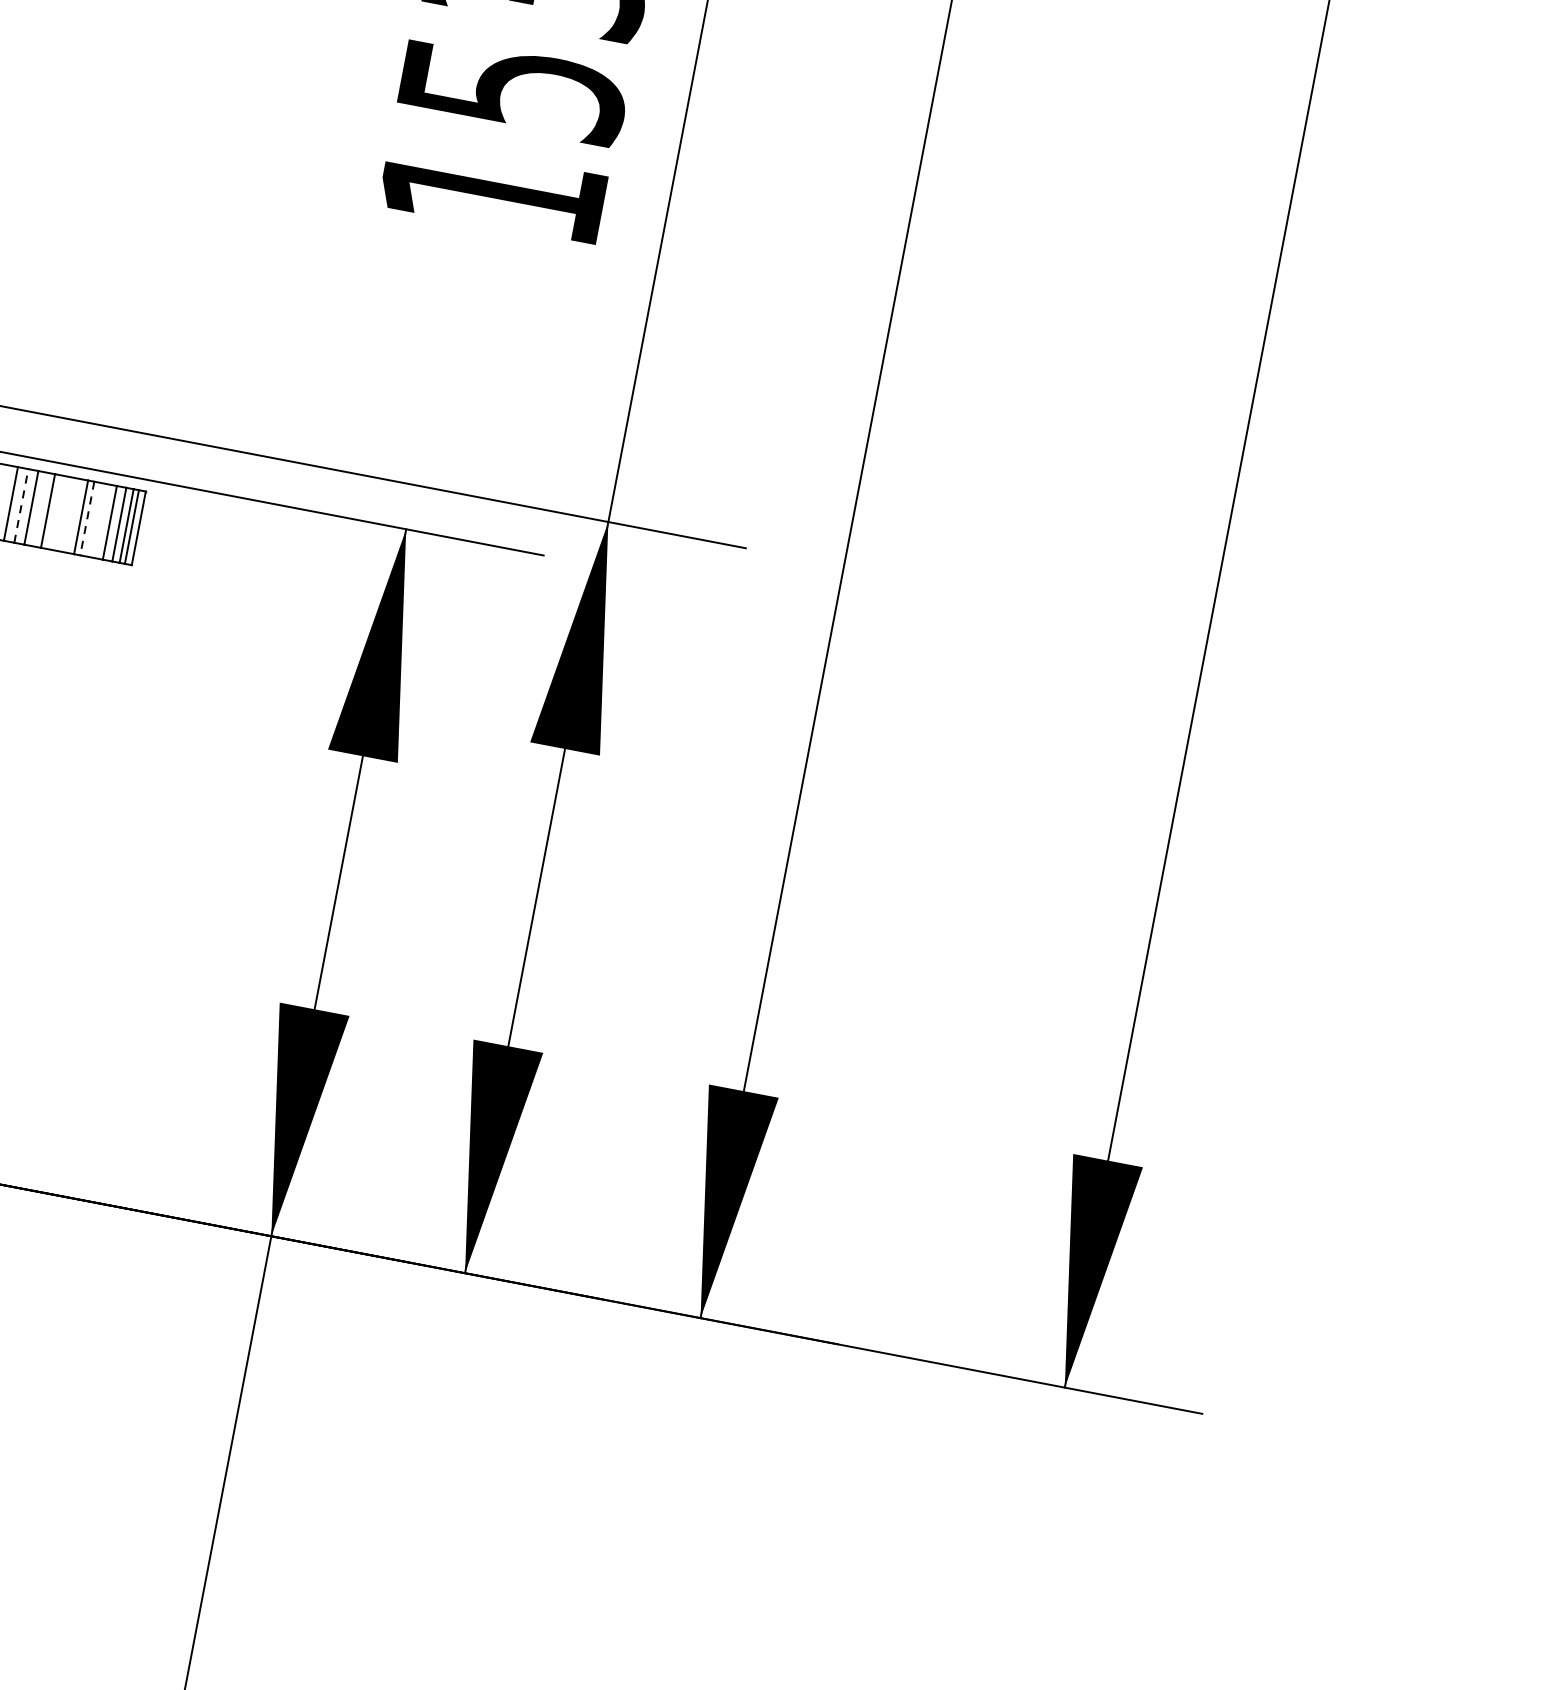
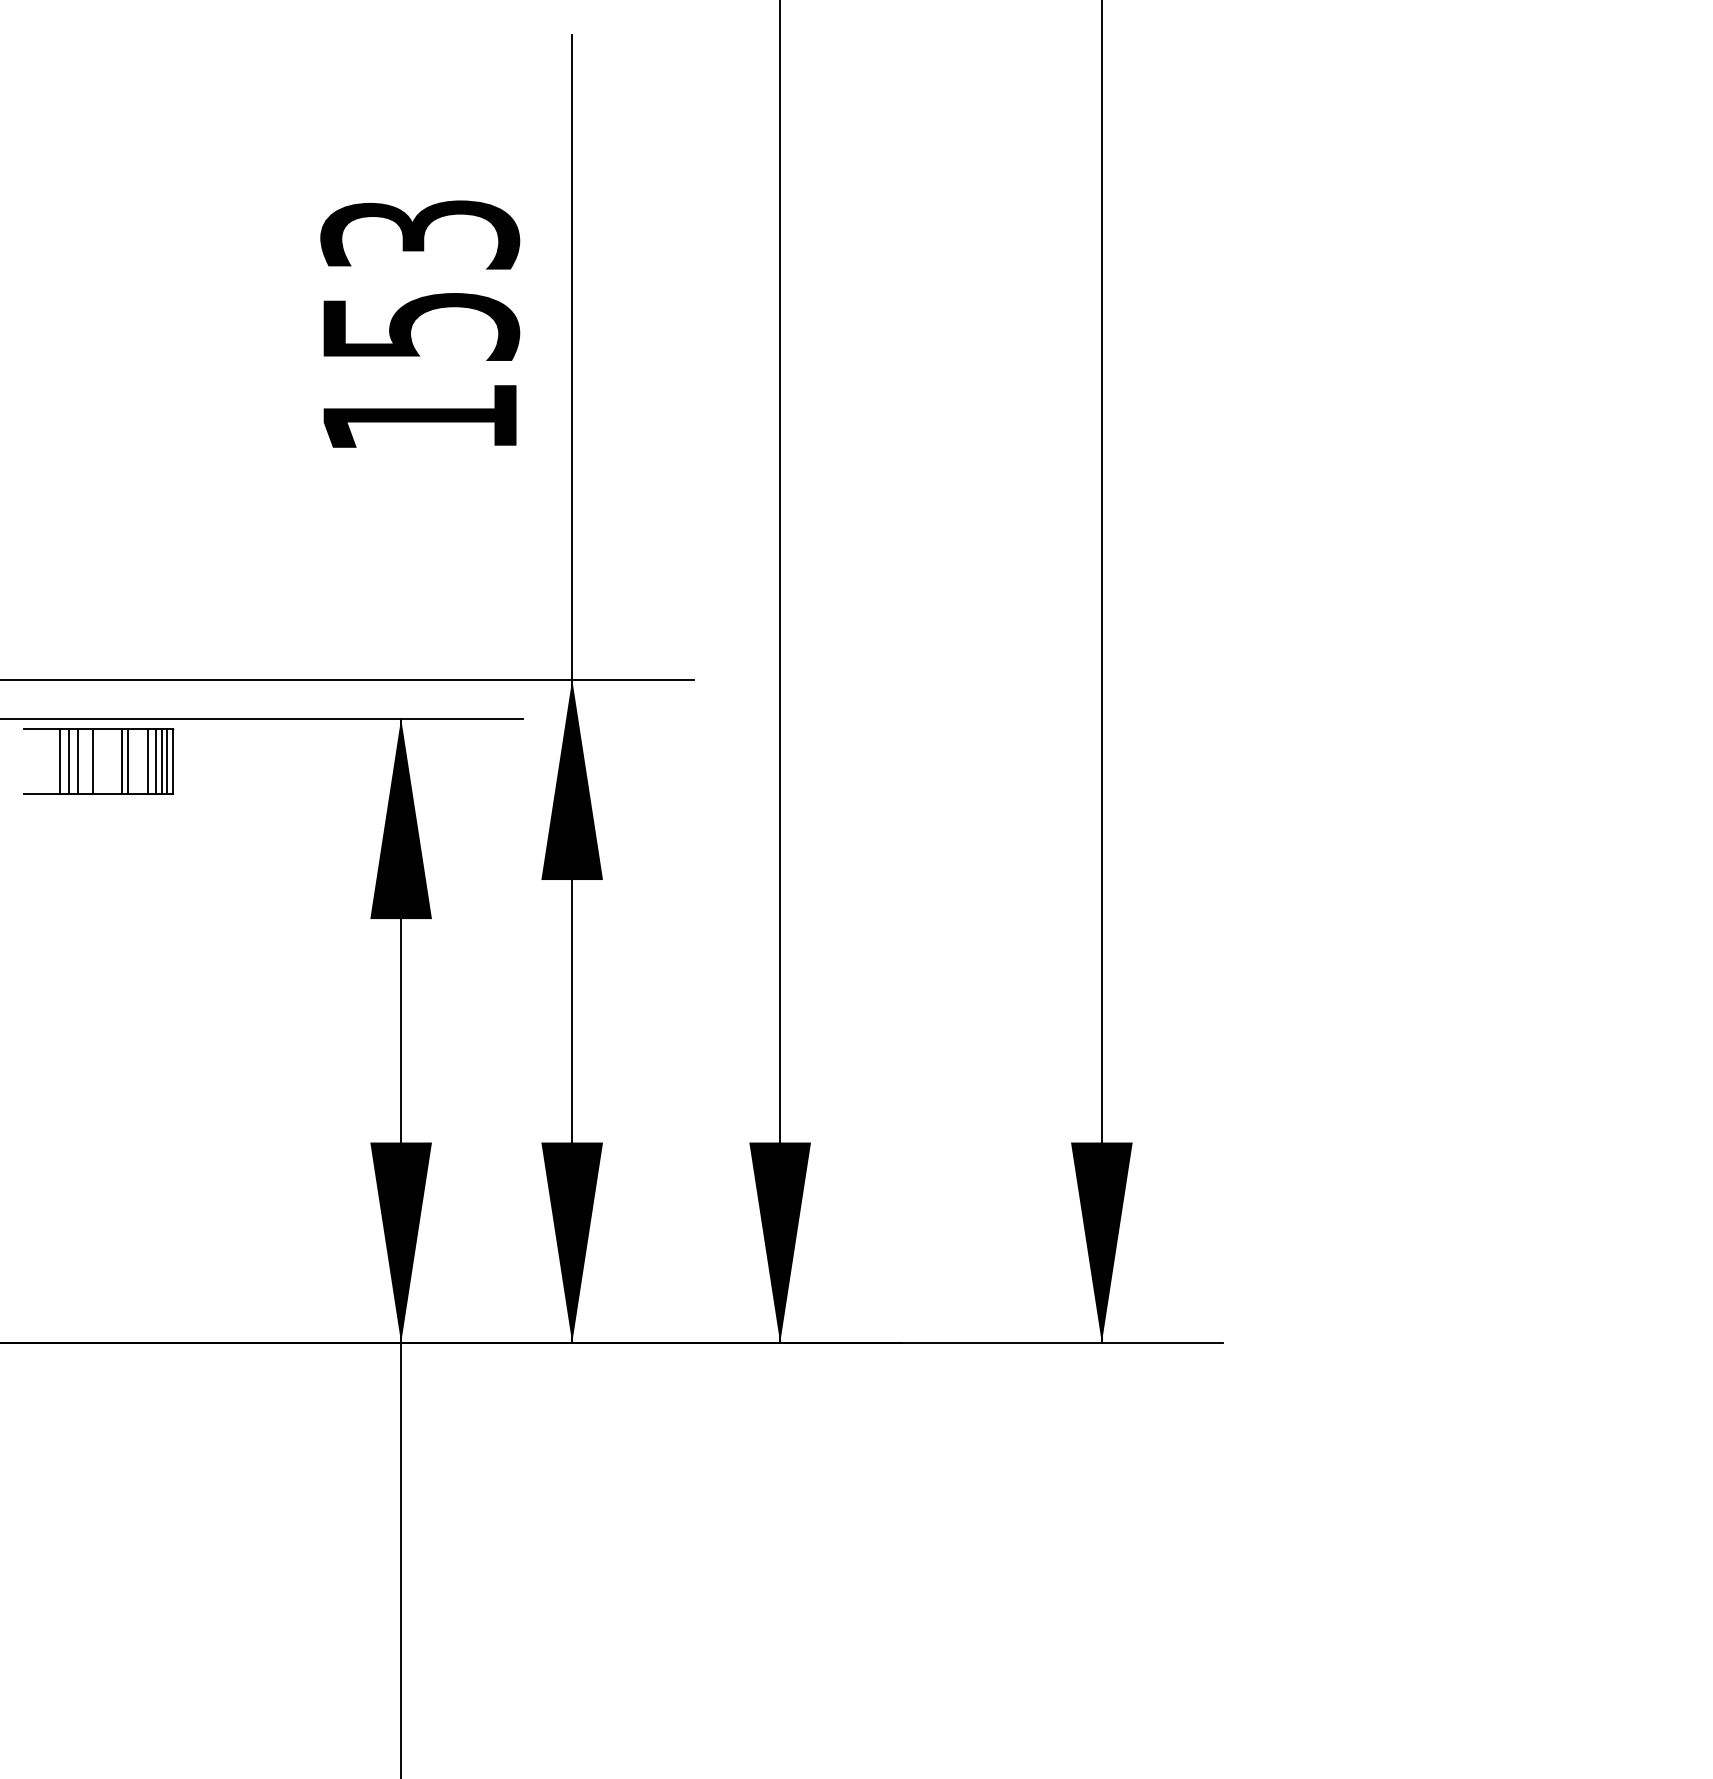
line: (21, 506) -> (69, 761), dashed -> solid
line: (87, 518) -> (127, 761), dashed -> solid

